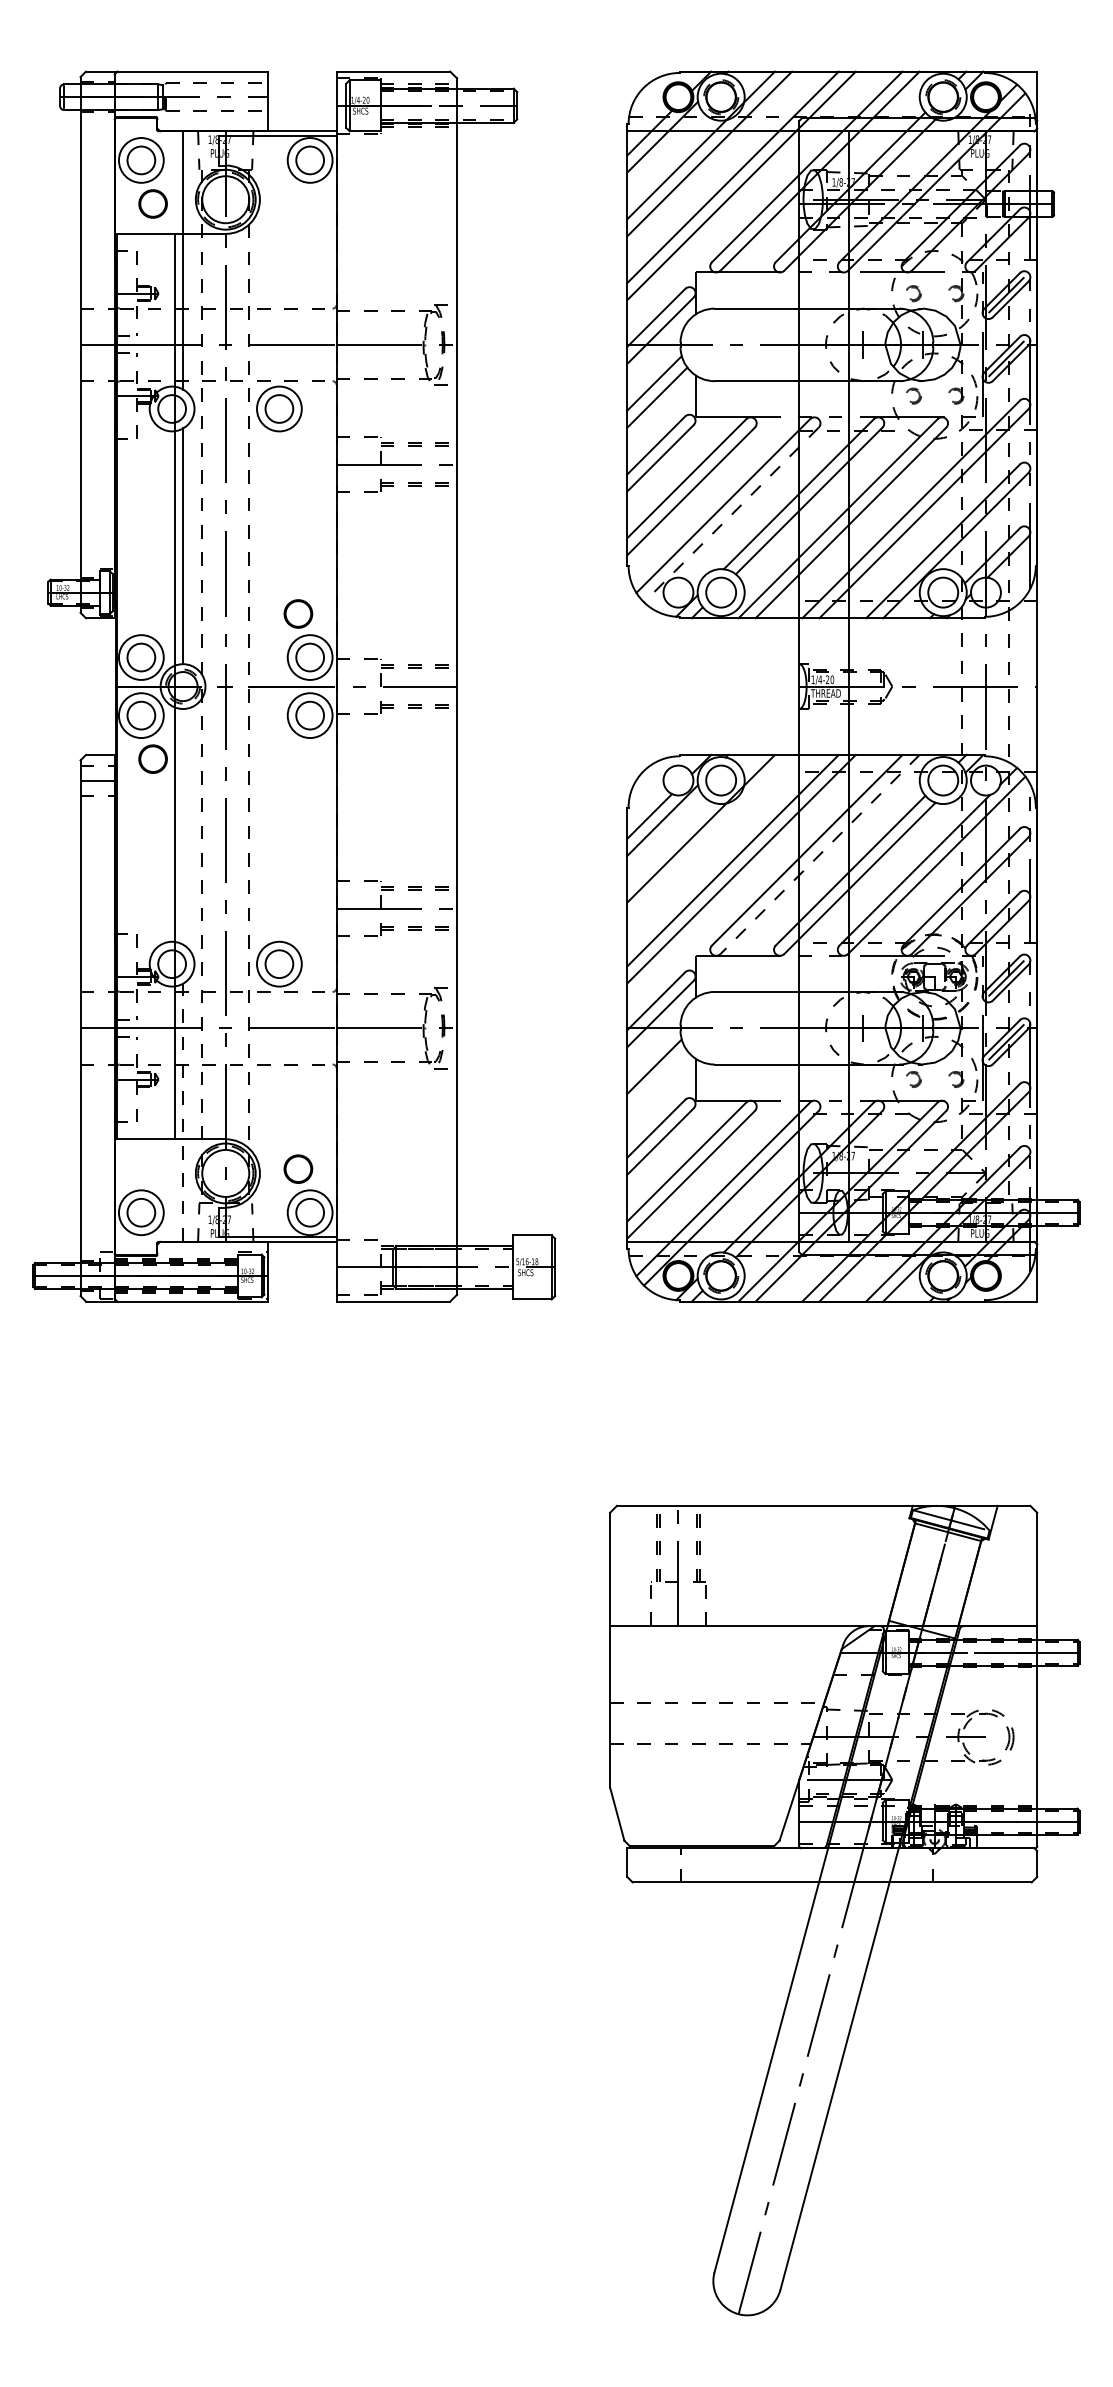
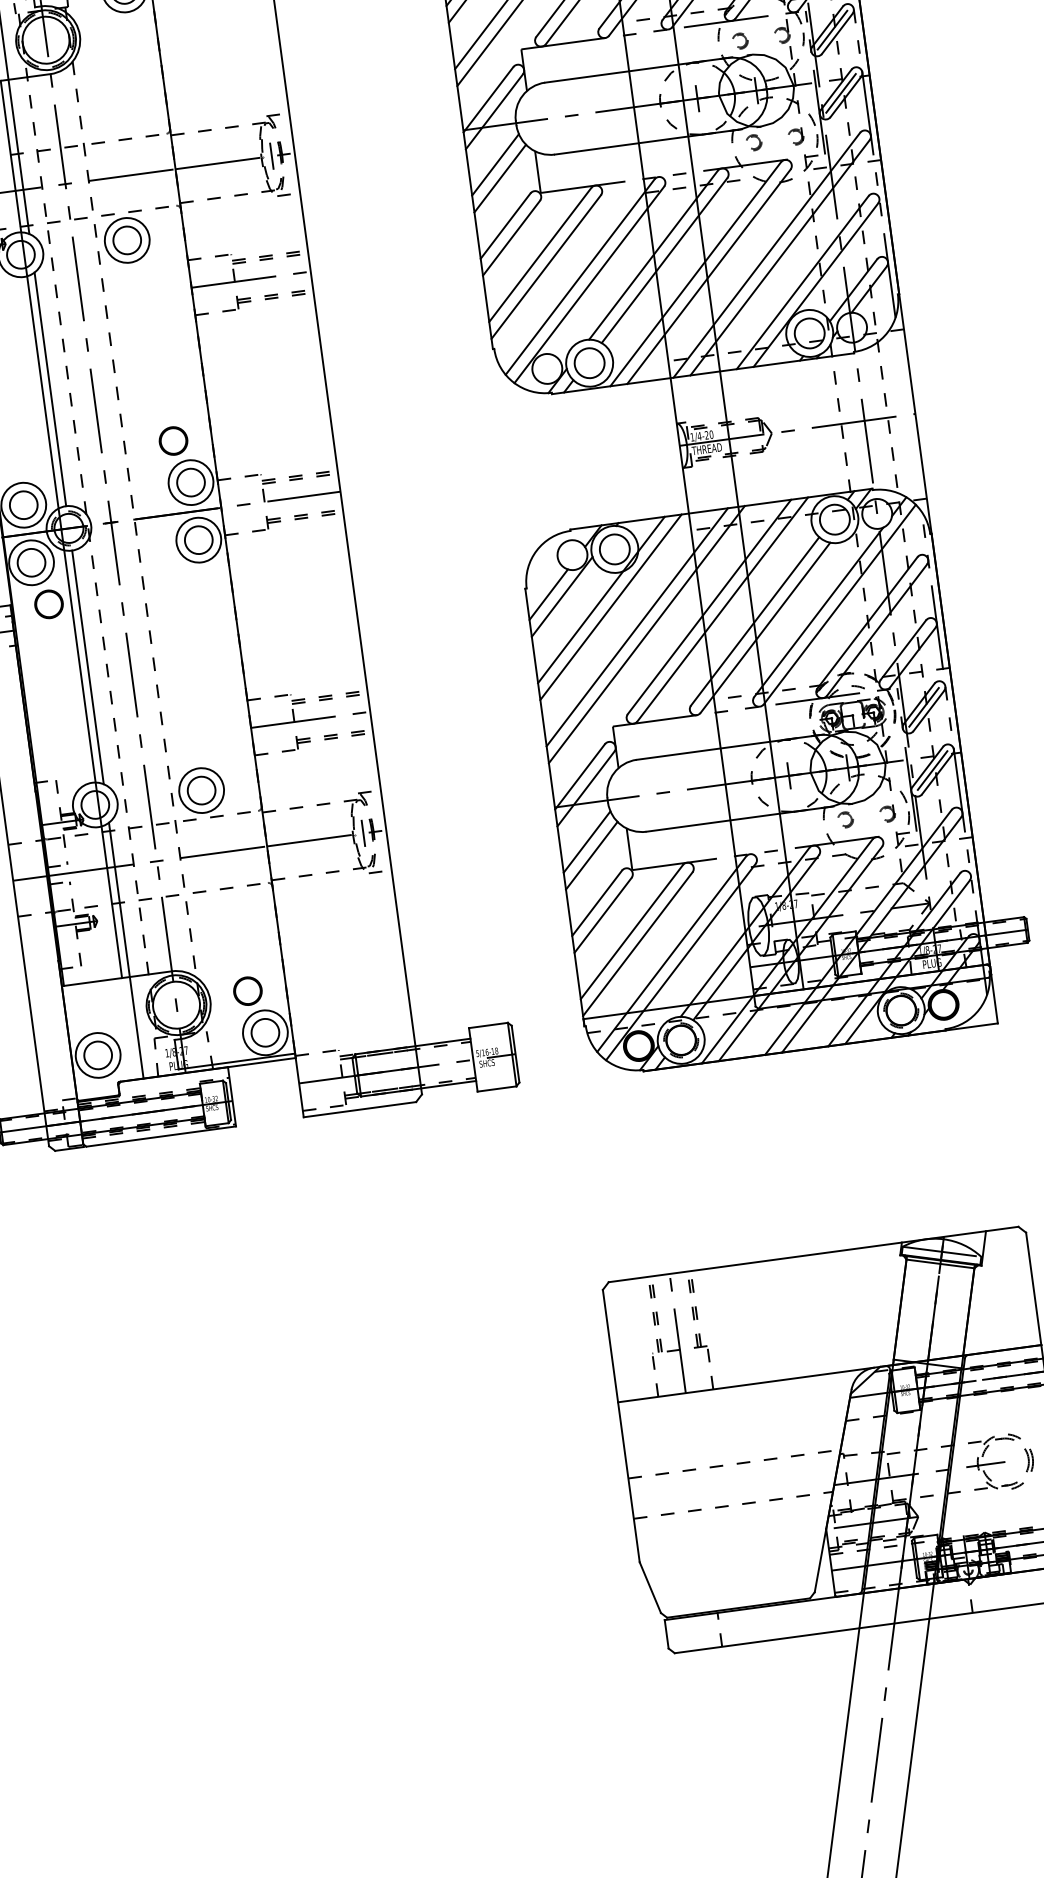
line: (433, 344) -> (271, 155), added
line: (731, 514) -> (589, 284), dashed -> solid
line: (183, 826) -> (88, 667), added
line: (709, 836) -> (610, 606), added
line: (820, 854) -> (723, 609), dashed -> solid
line: (433, 1027) -> (362, 832), added
line: (657, 1080) -> (591, 855), added
line: (183, 1112) -> (126, 950), dashed -> solid

